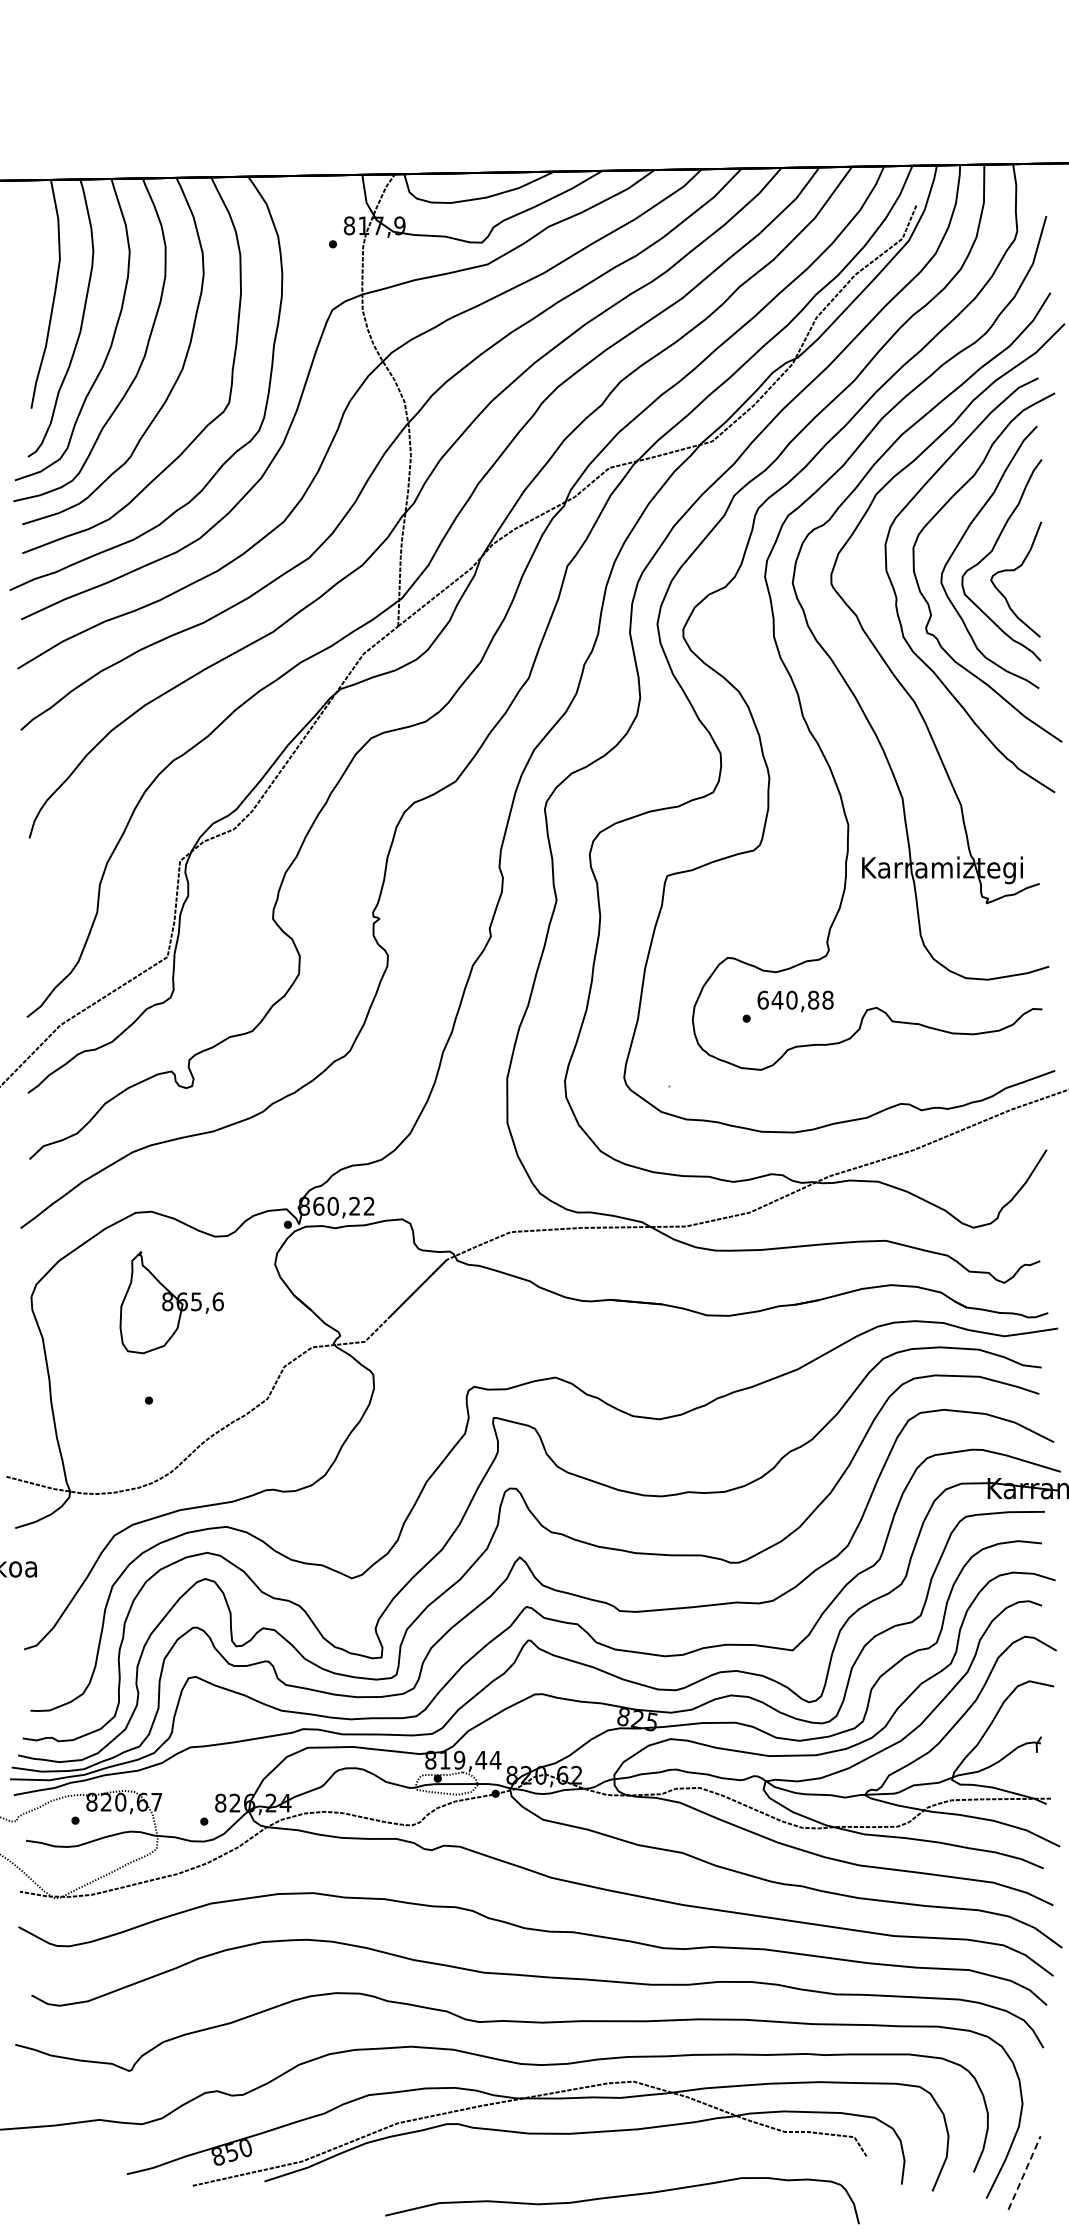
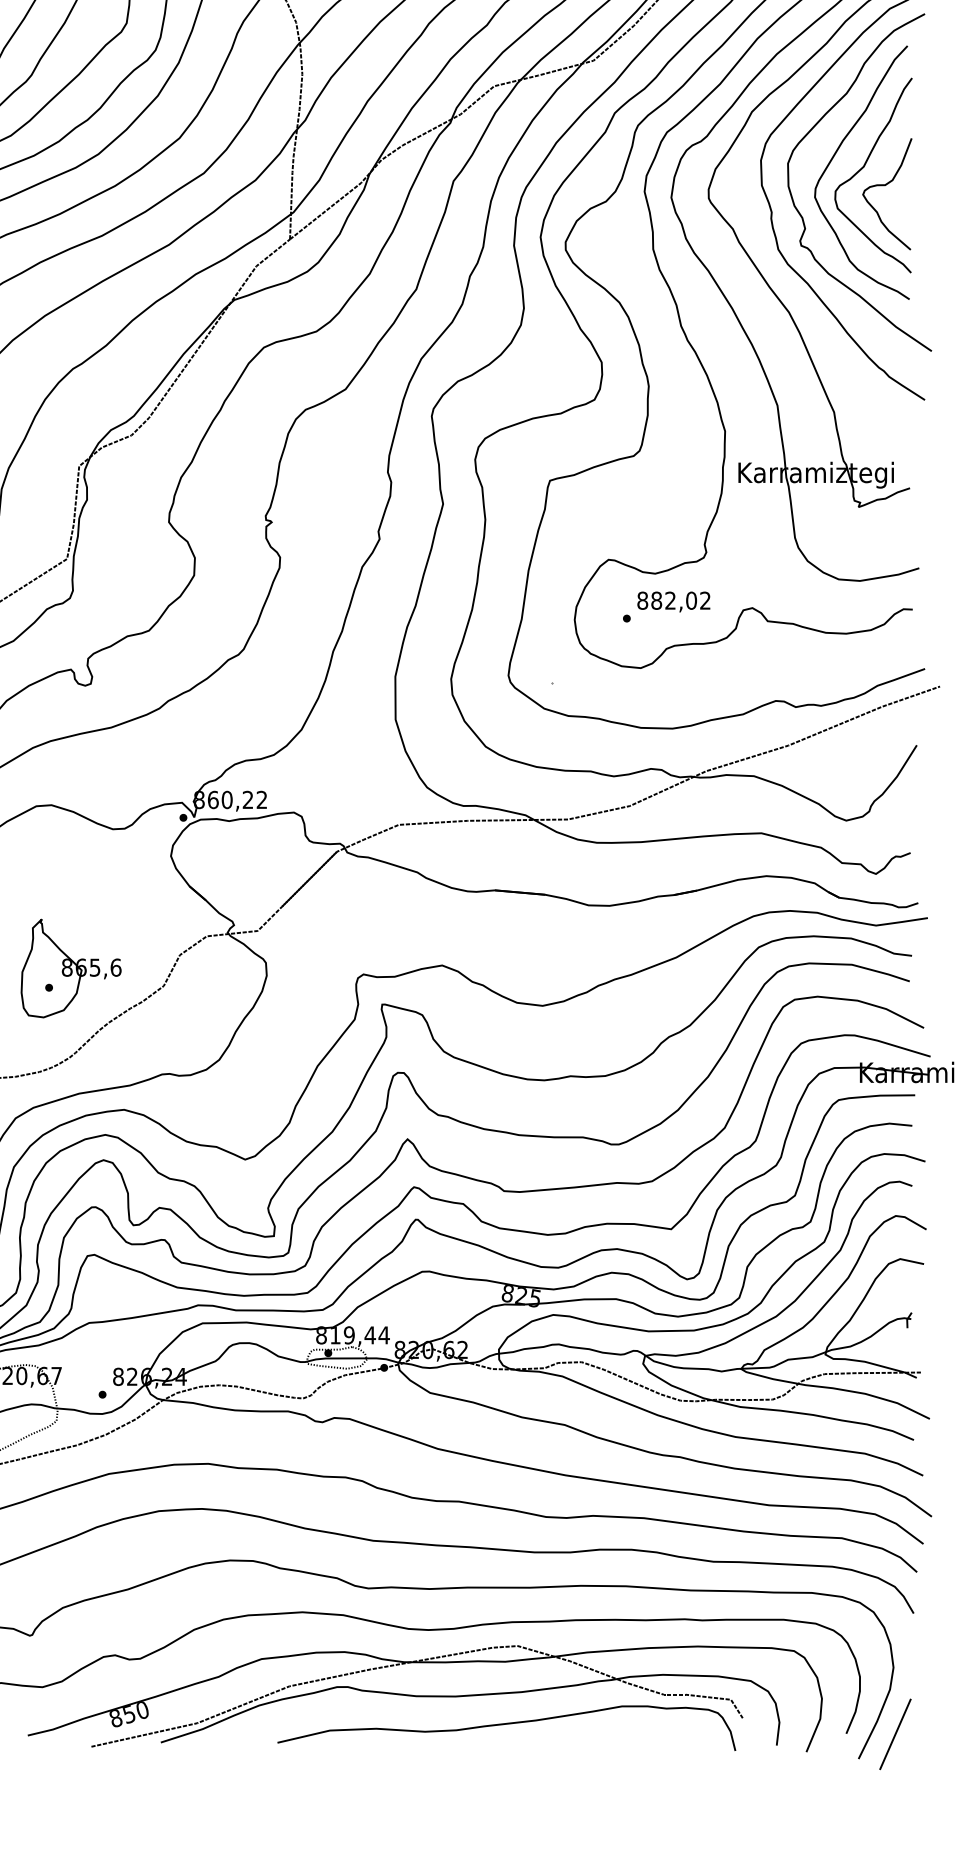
text: (795, 999) -> (674, 600), 640,88 -> 882,02
part: (171, 1302) -> (70, 968), moved
line: (1024, 2172) -> (895, 1733), dashed -> solid
curve: (621, 2197) -> (505, 1725), moved

